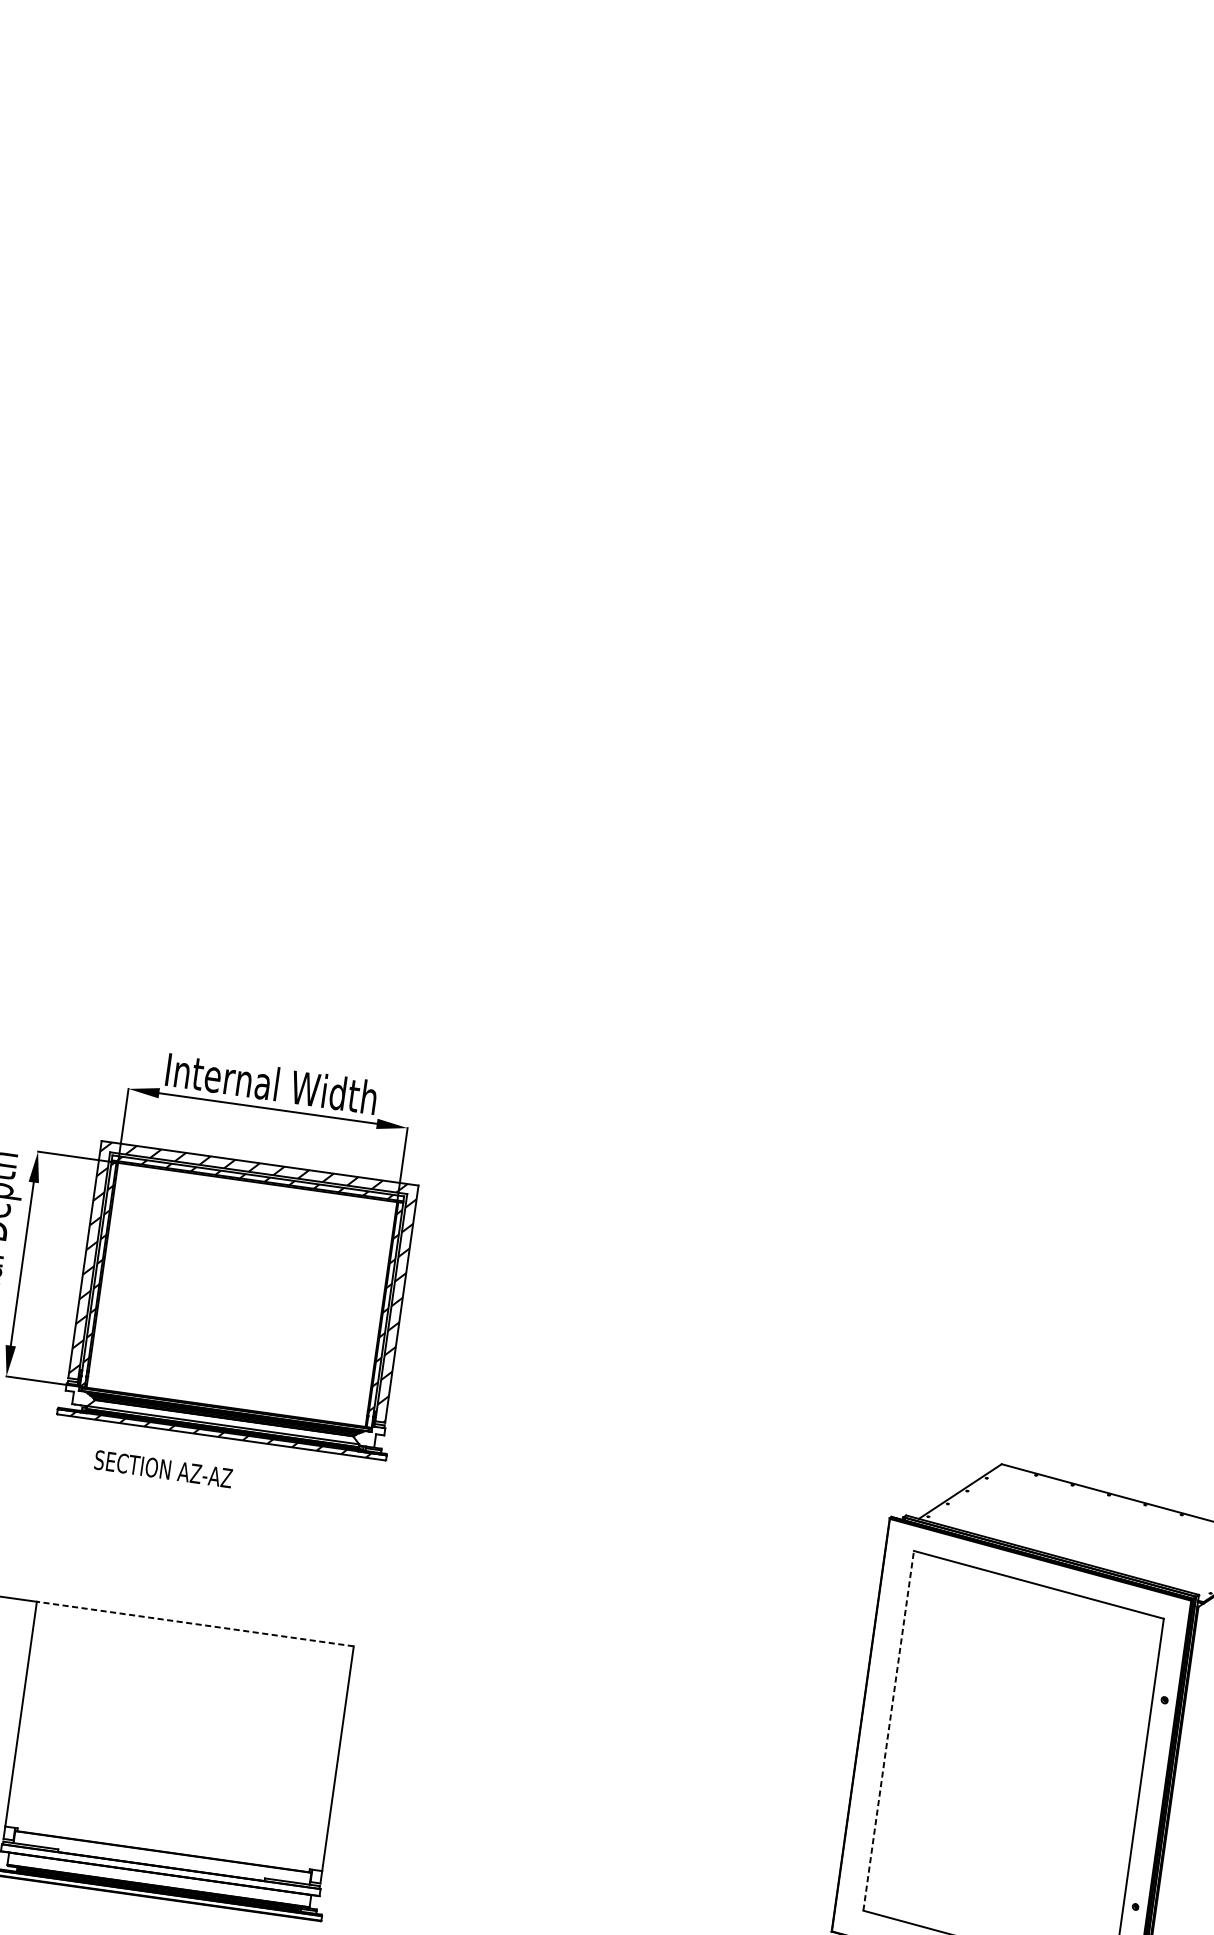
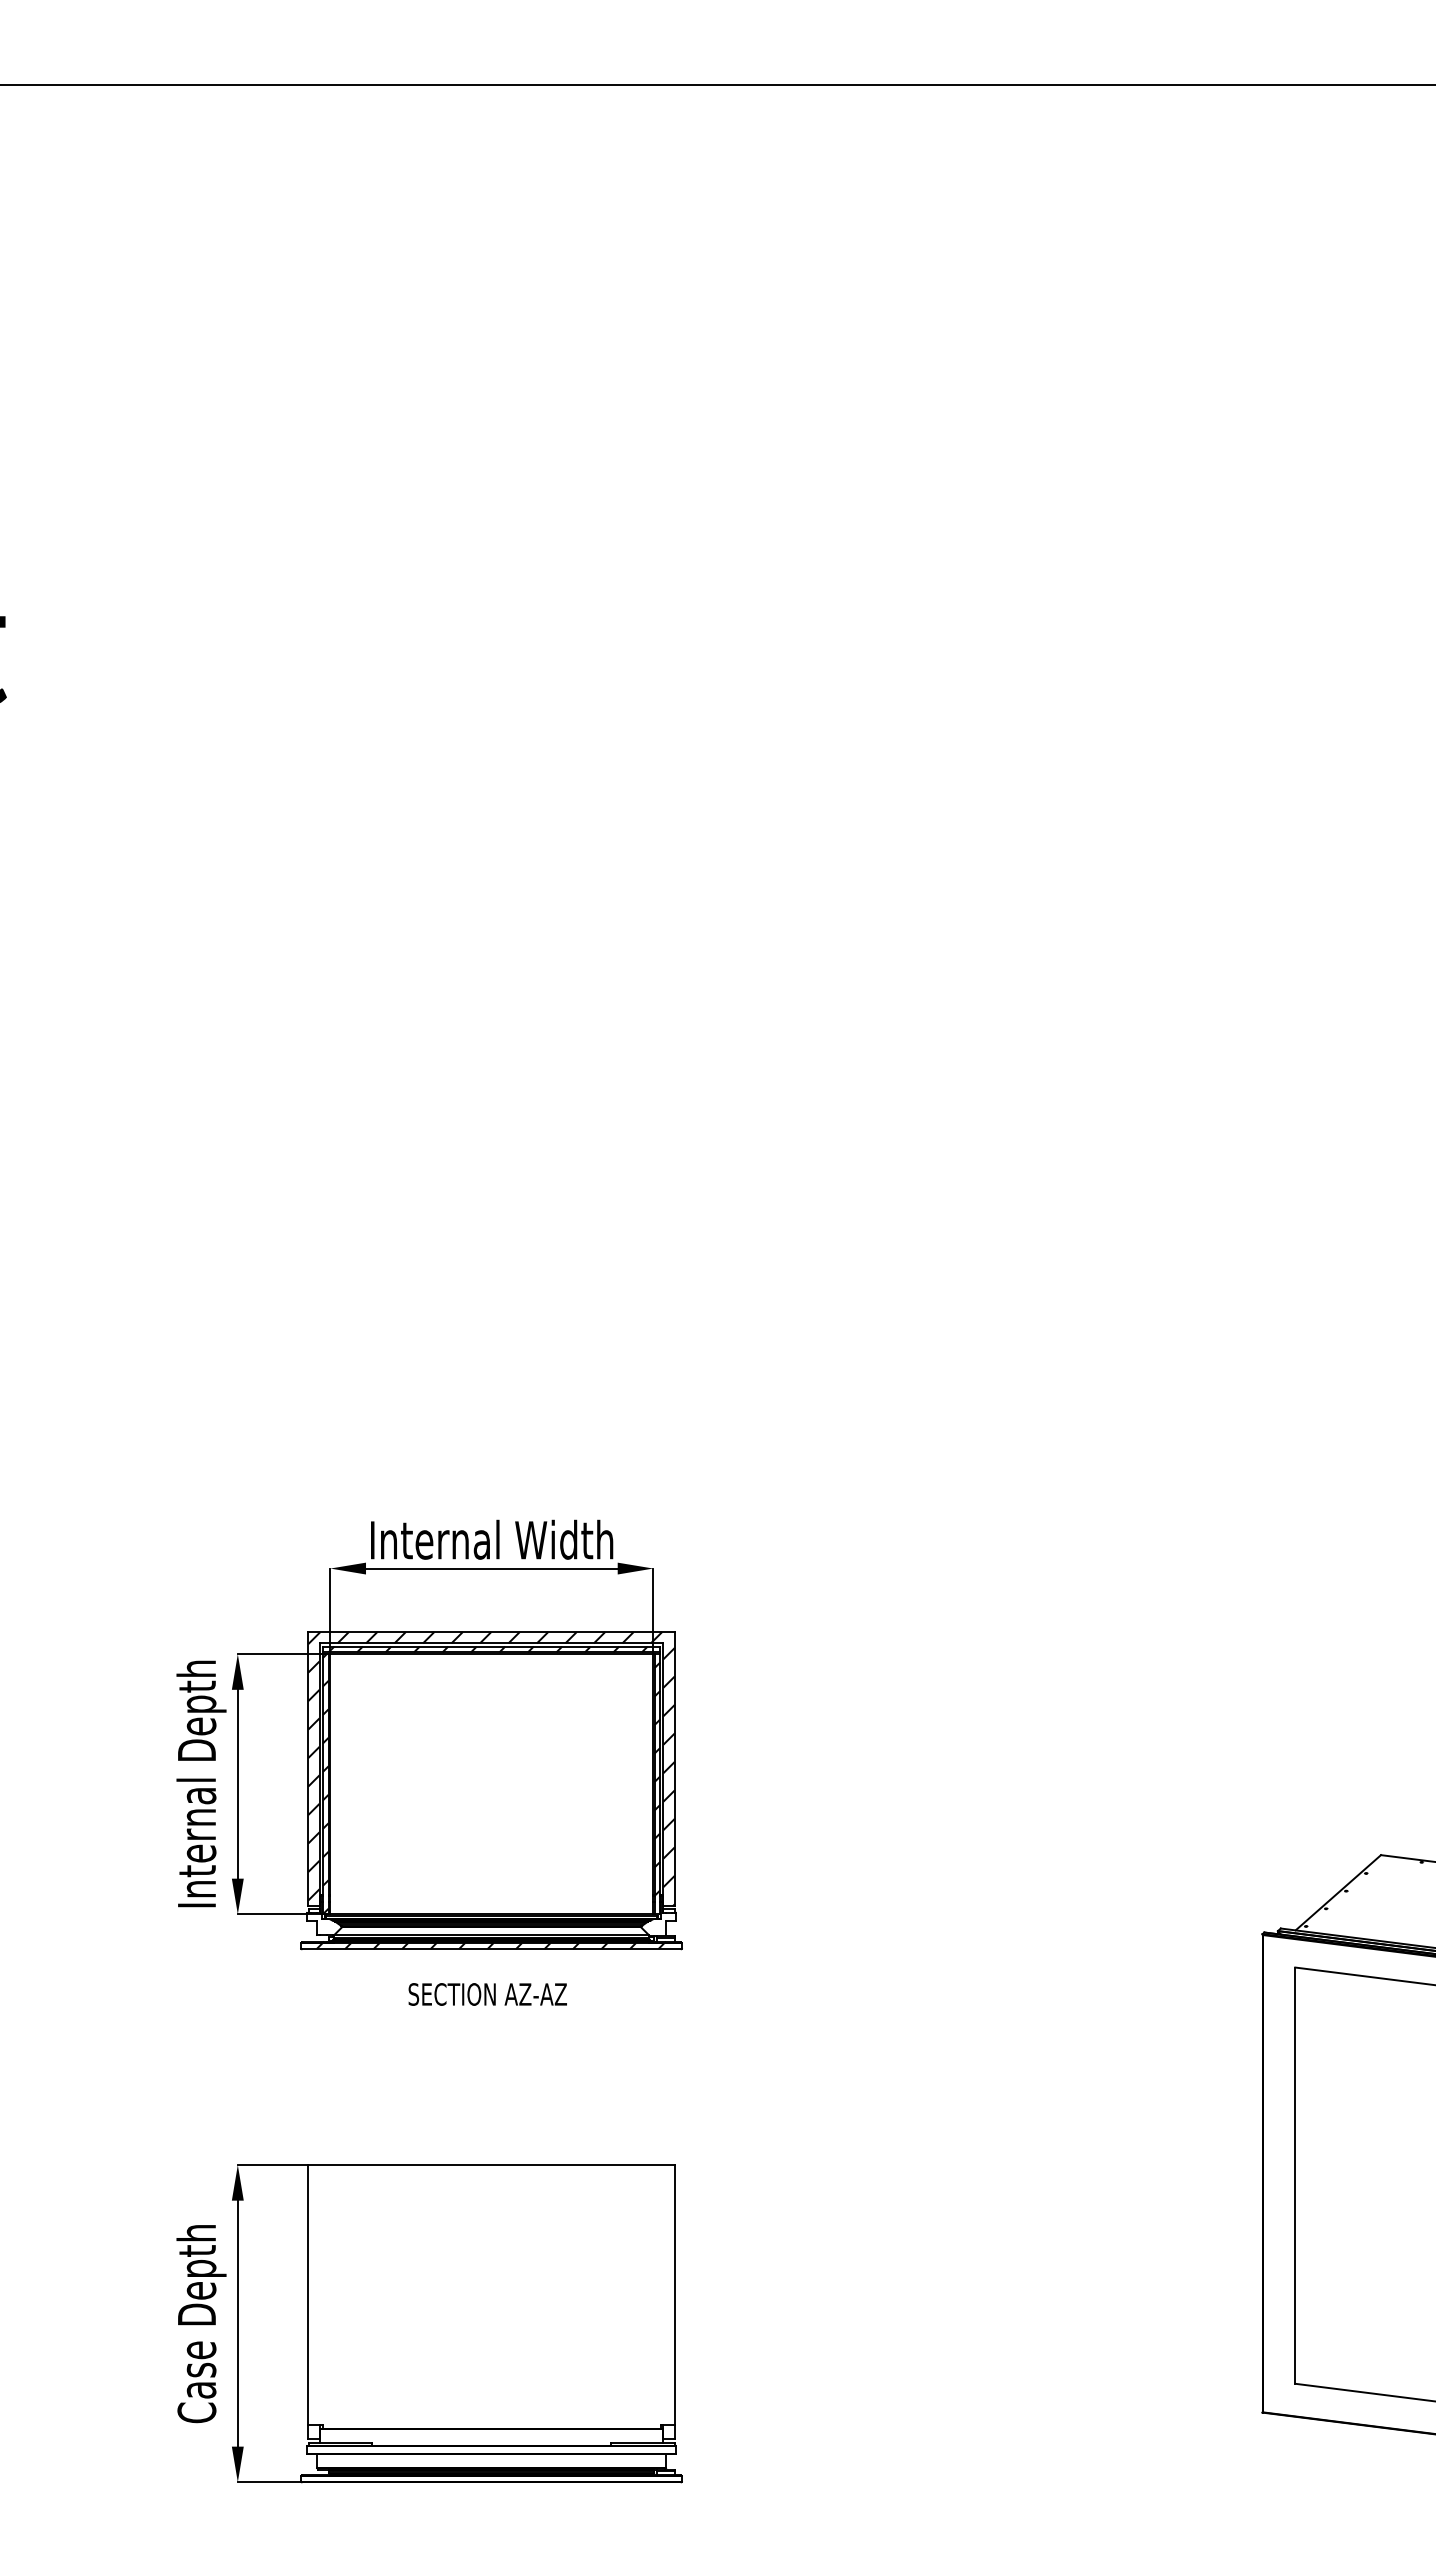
text: (163, 1469) -> (487, 1994), moved
line: (195, 1624) -> (491, 2165), dashed -> solid
line: (888, 1730) -> (1295, 2175), dashed -> solid

